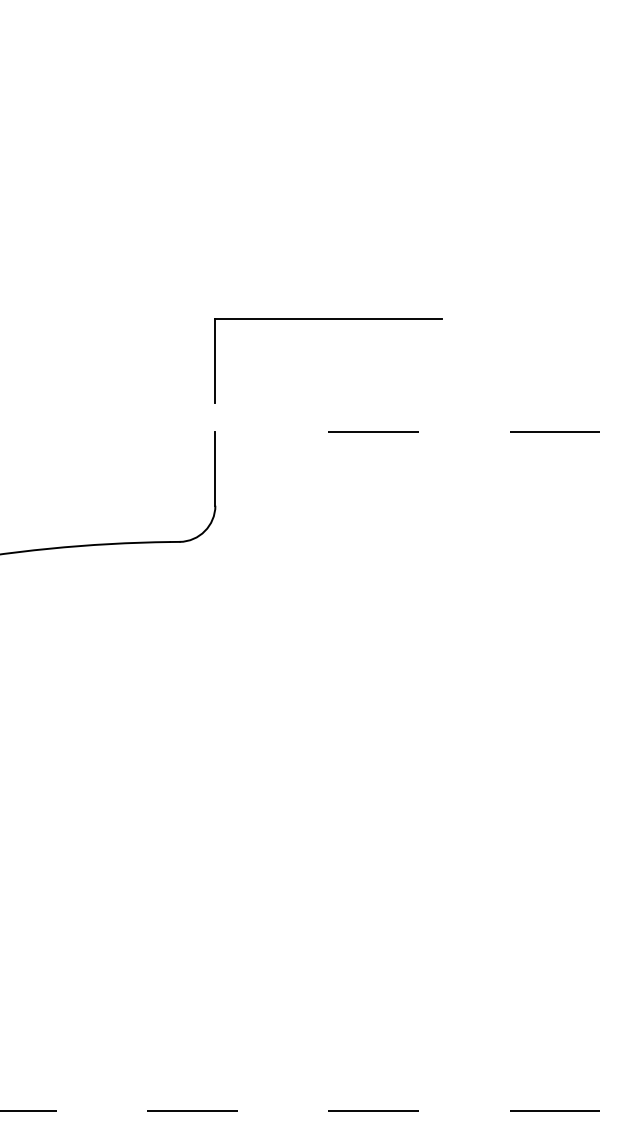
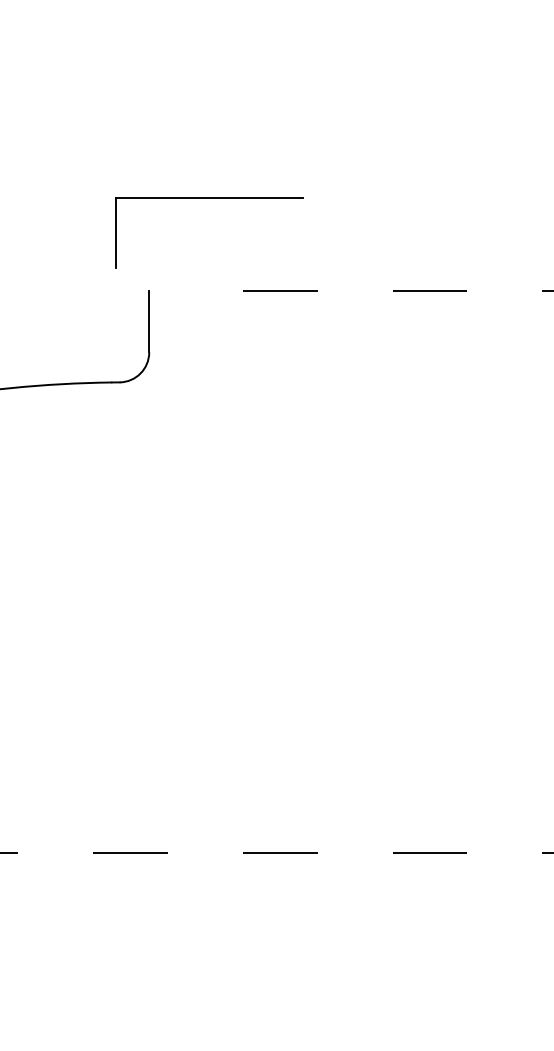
part: (328, 319) -> (209, 198), moved

